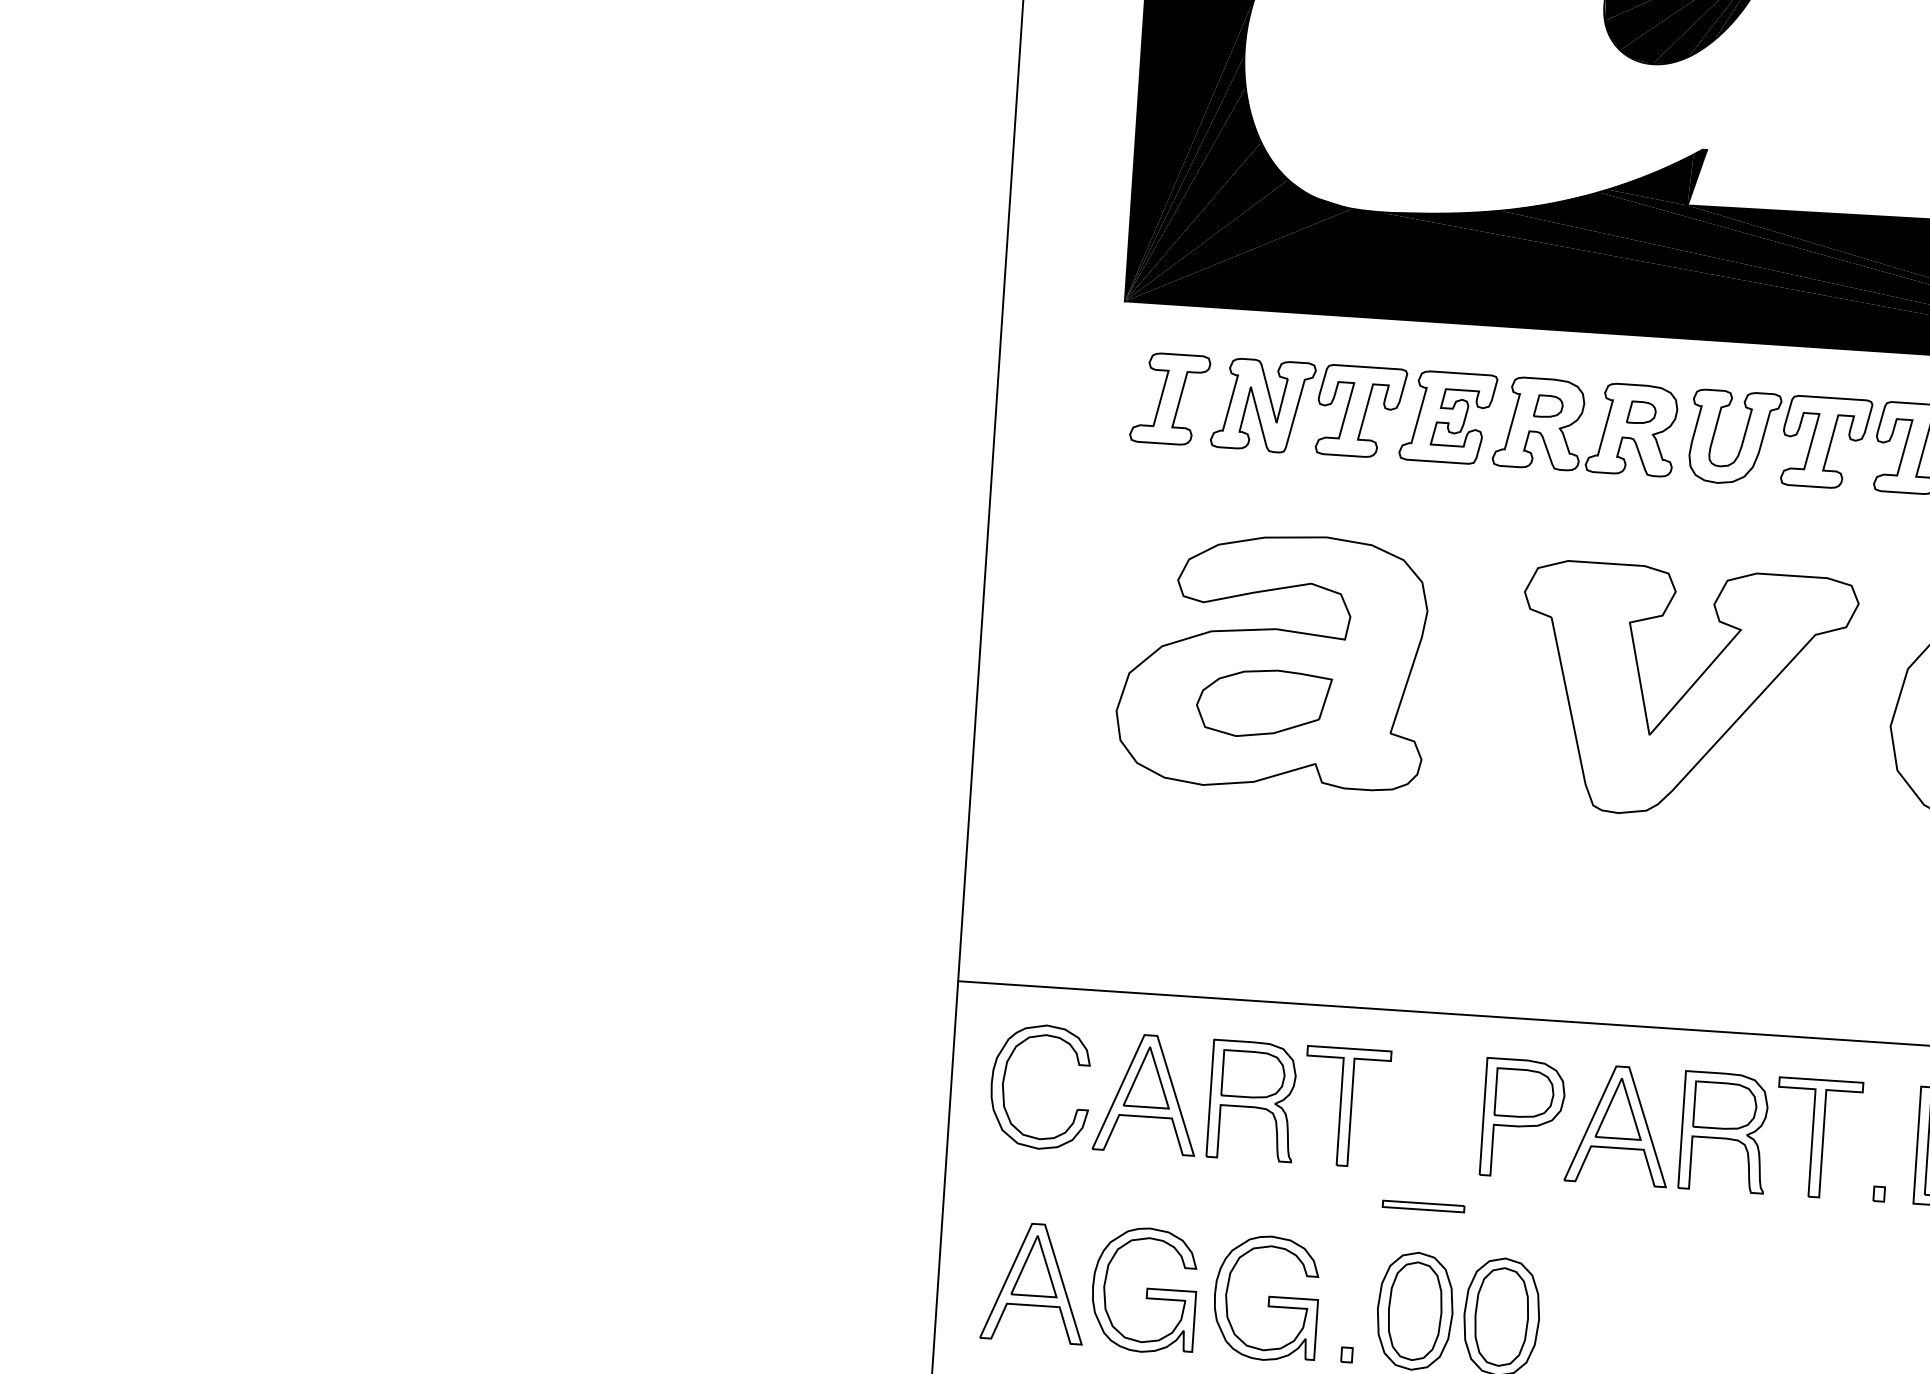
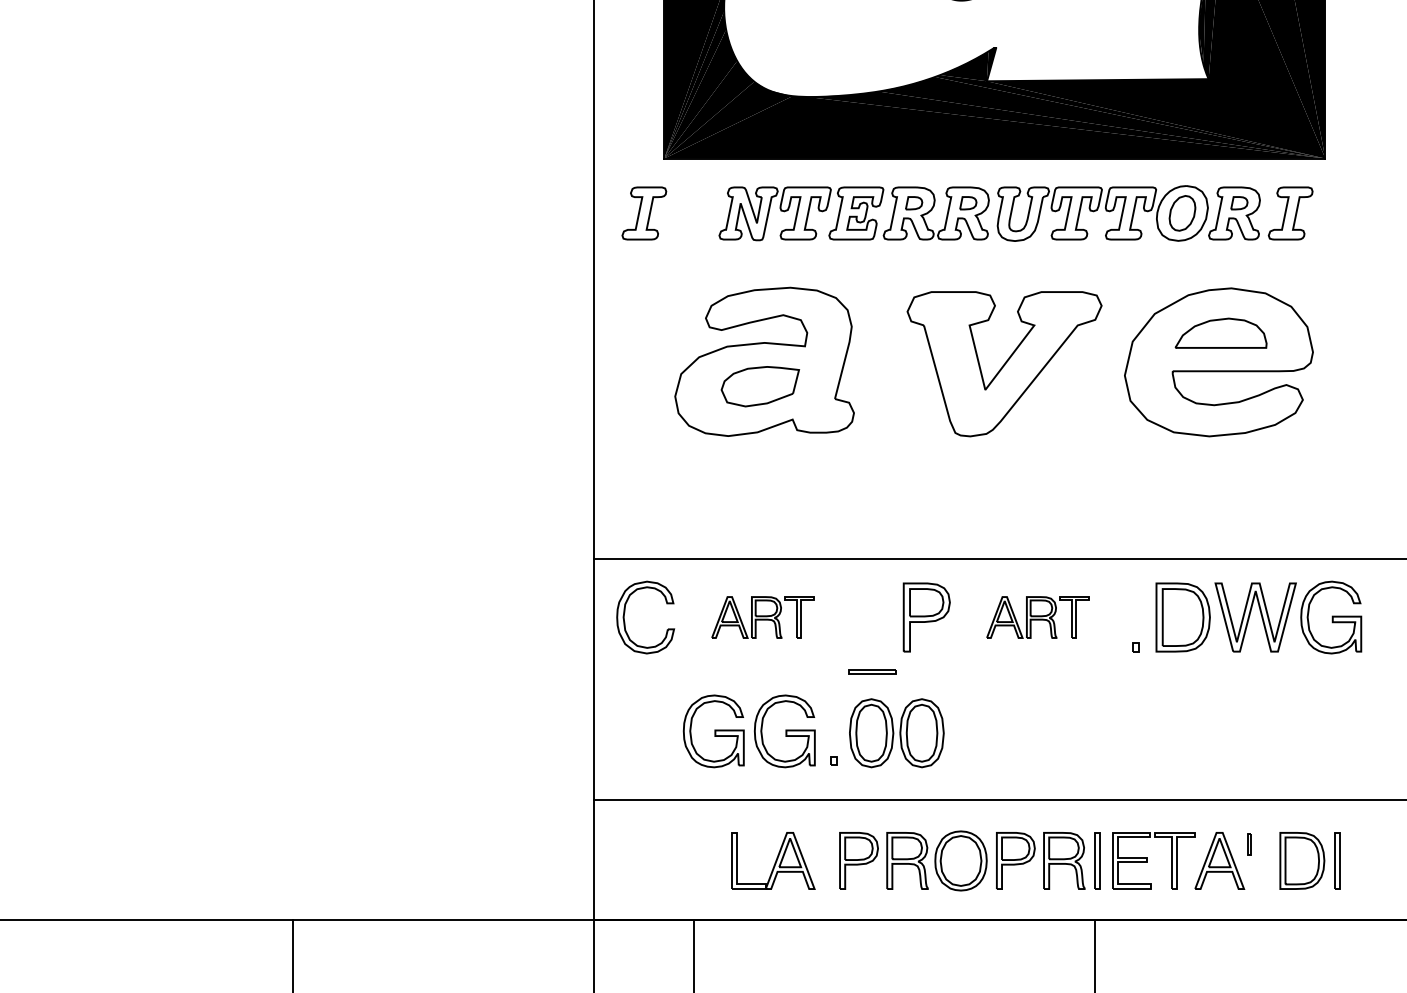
part: (1170, 399) -> (644, 213), moved
part: (1241, 1100) -> (762, 617), size x0.6
part: (1713, 1131) -> (1037, 617), size x0.6
part: (1034, 1282) -> (649, 731), removed

